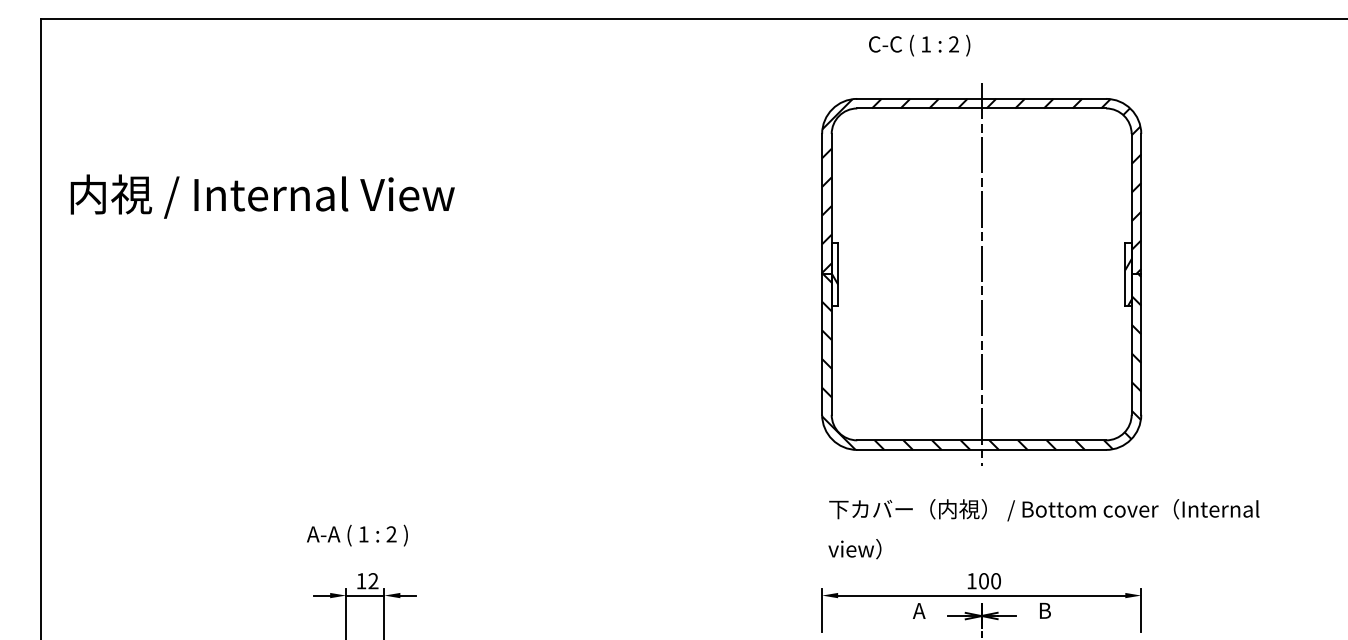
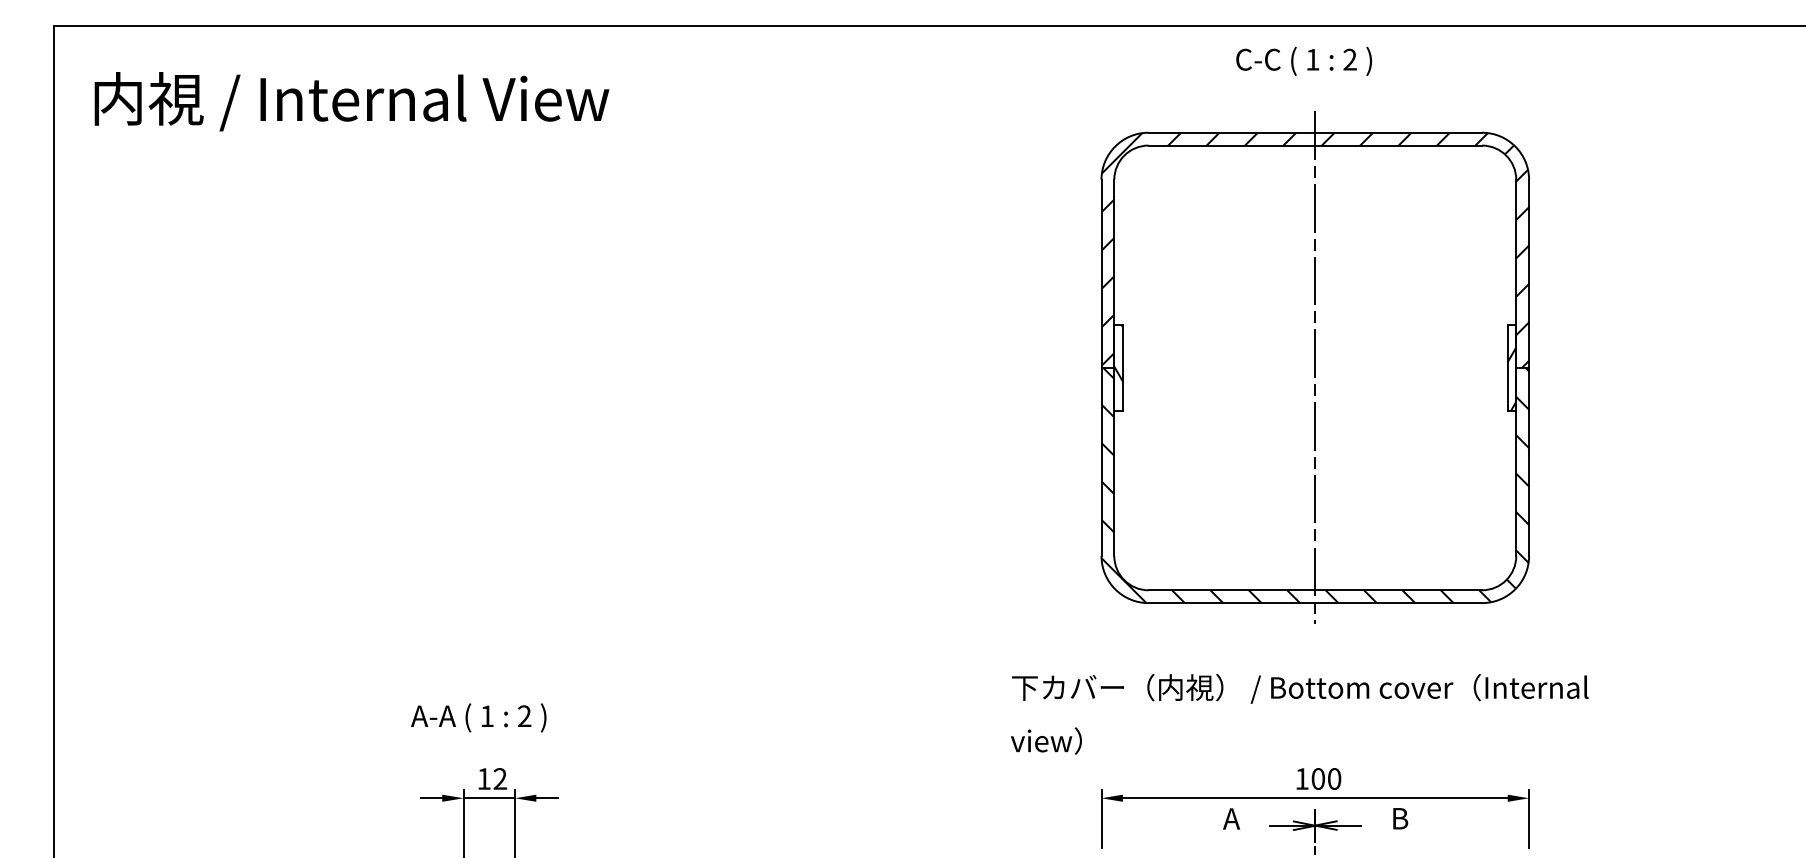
text: (919, 44) -> (1303, 60), moved
text: (262, 196) -> (351, 101), moved
text: (1043, 529) -> (1299, 714), moved

